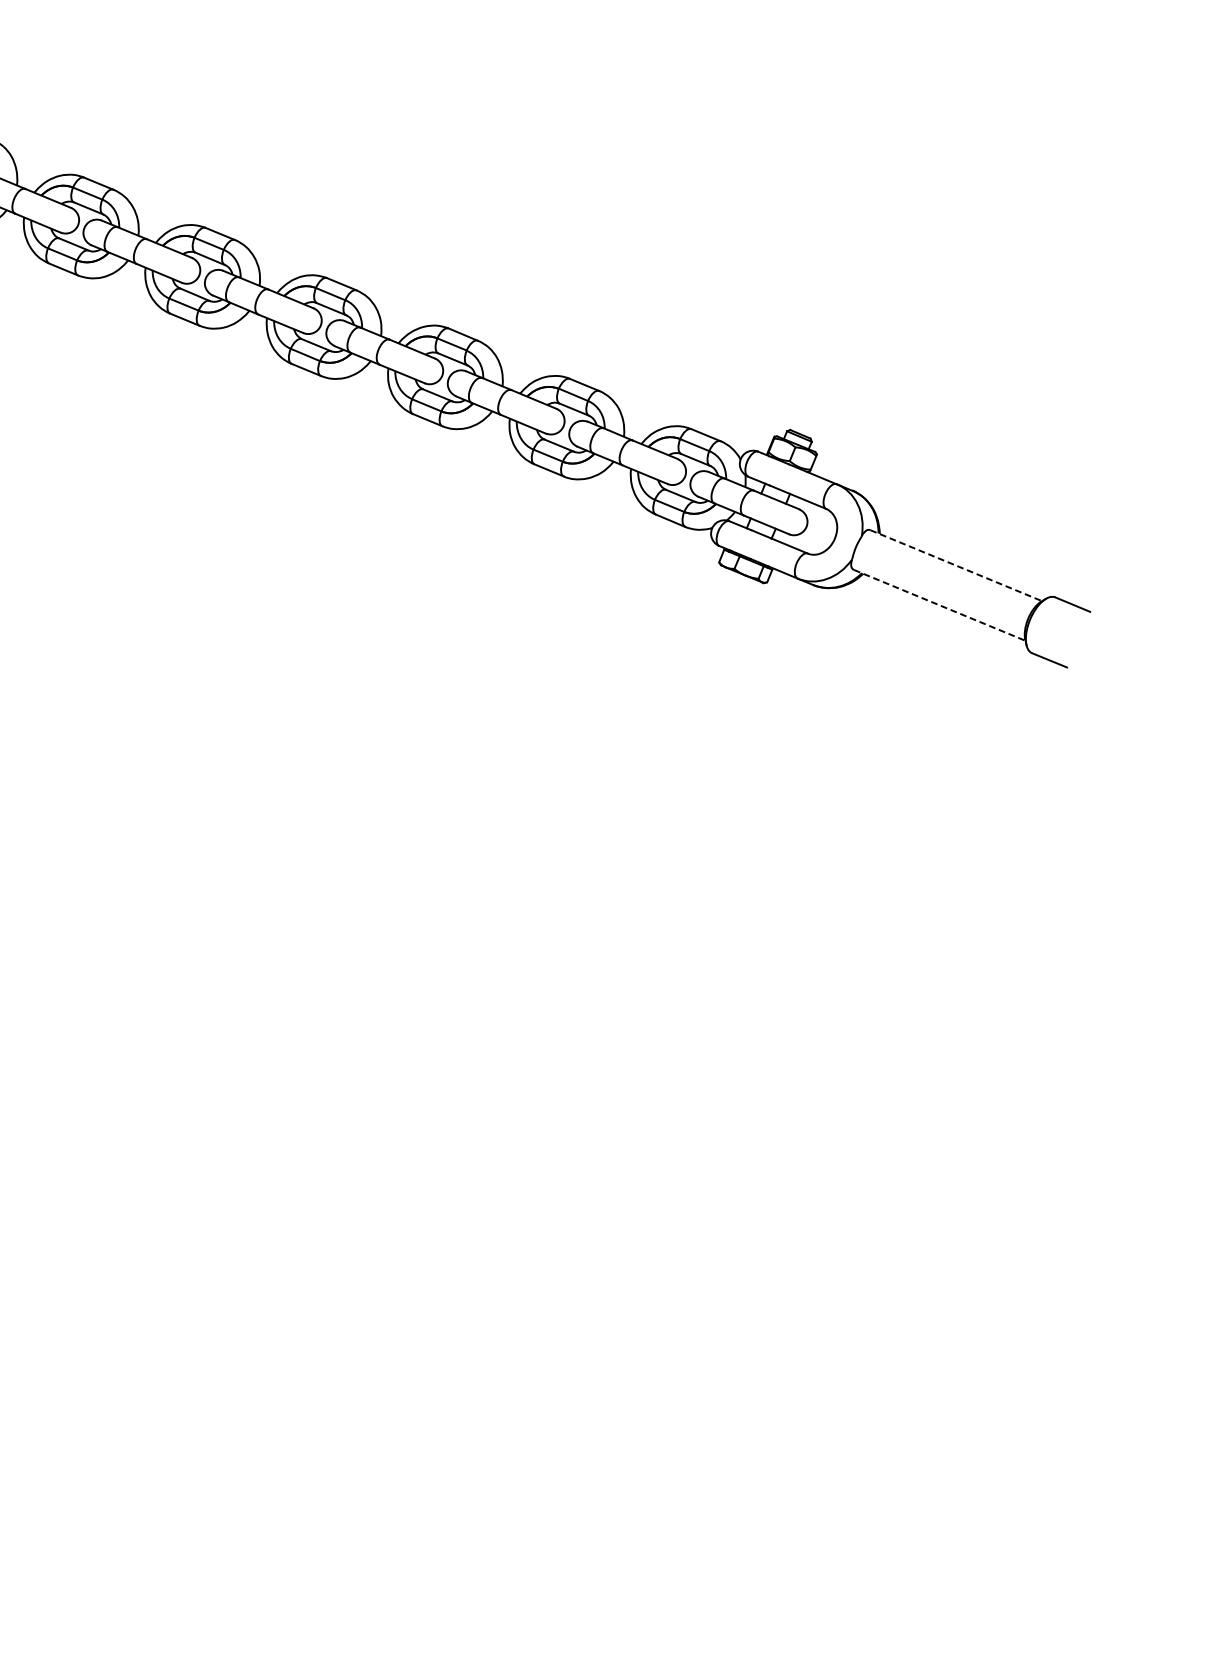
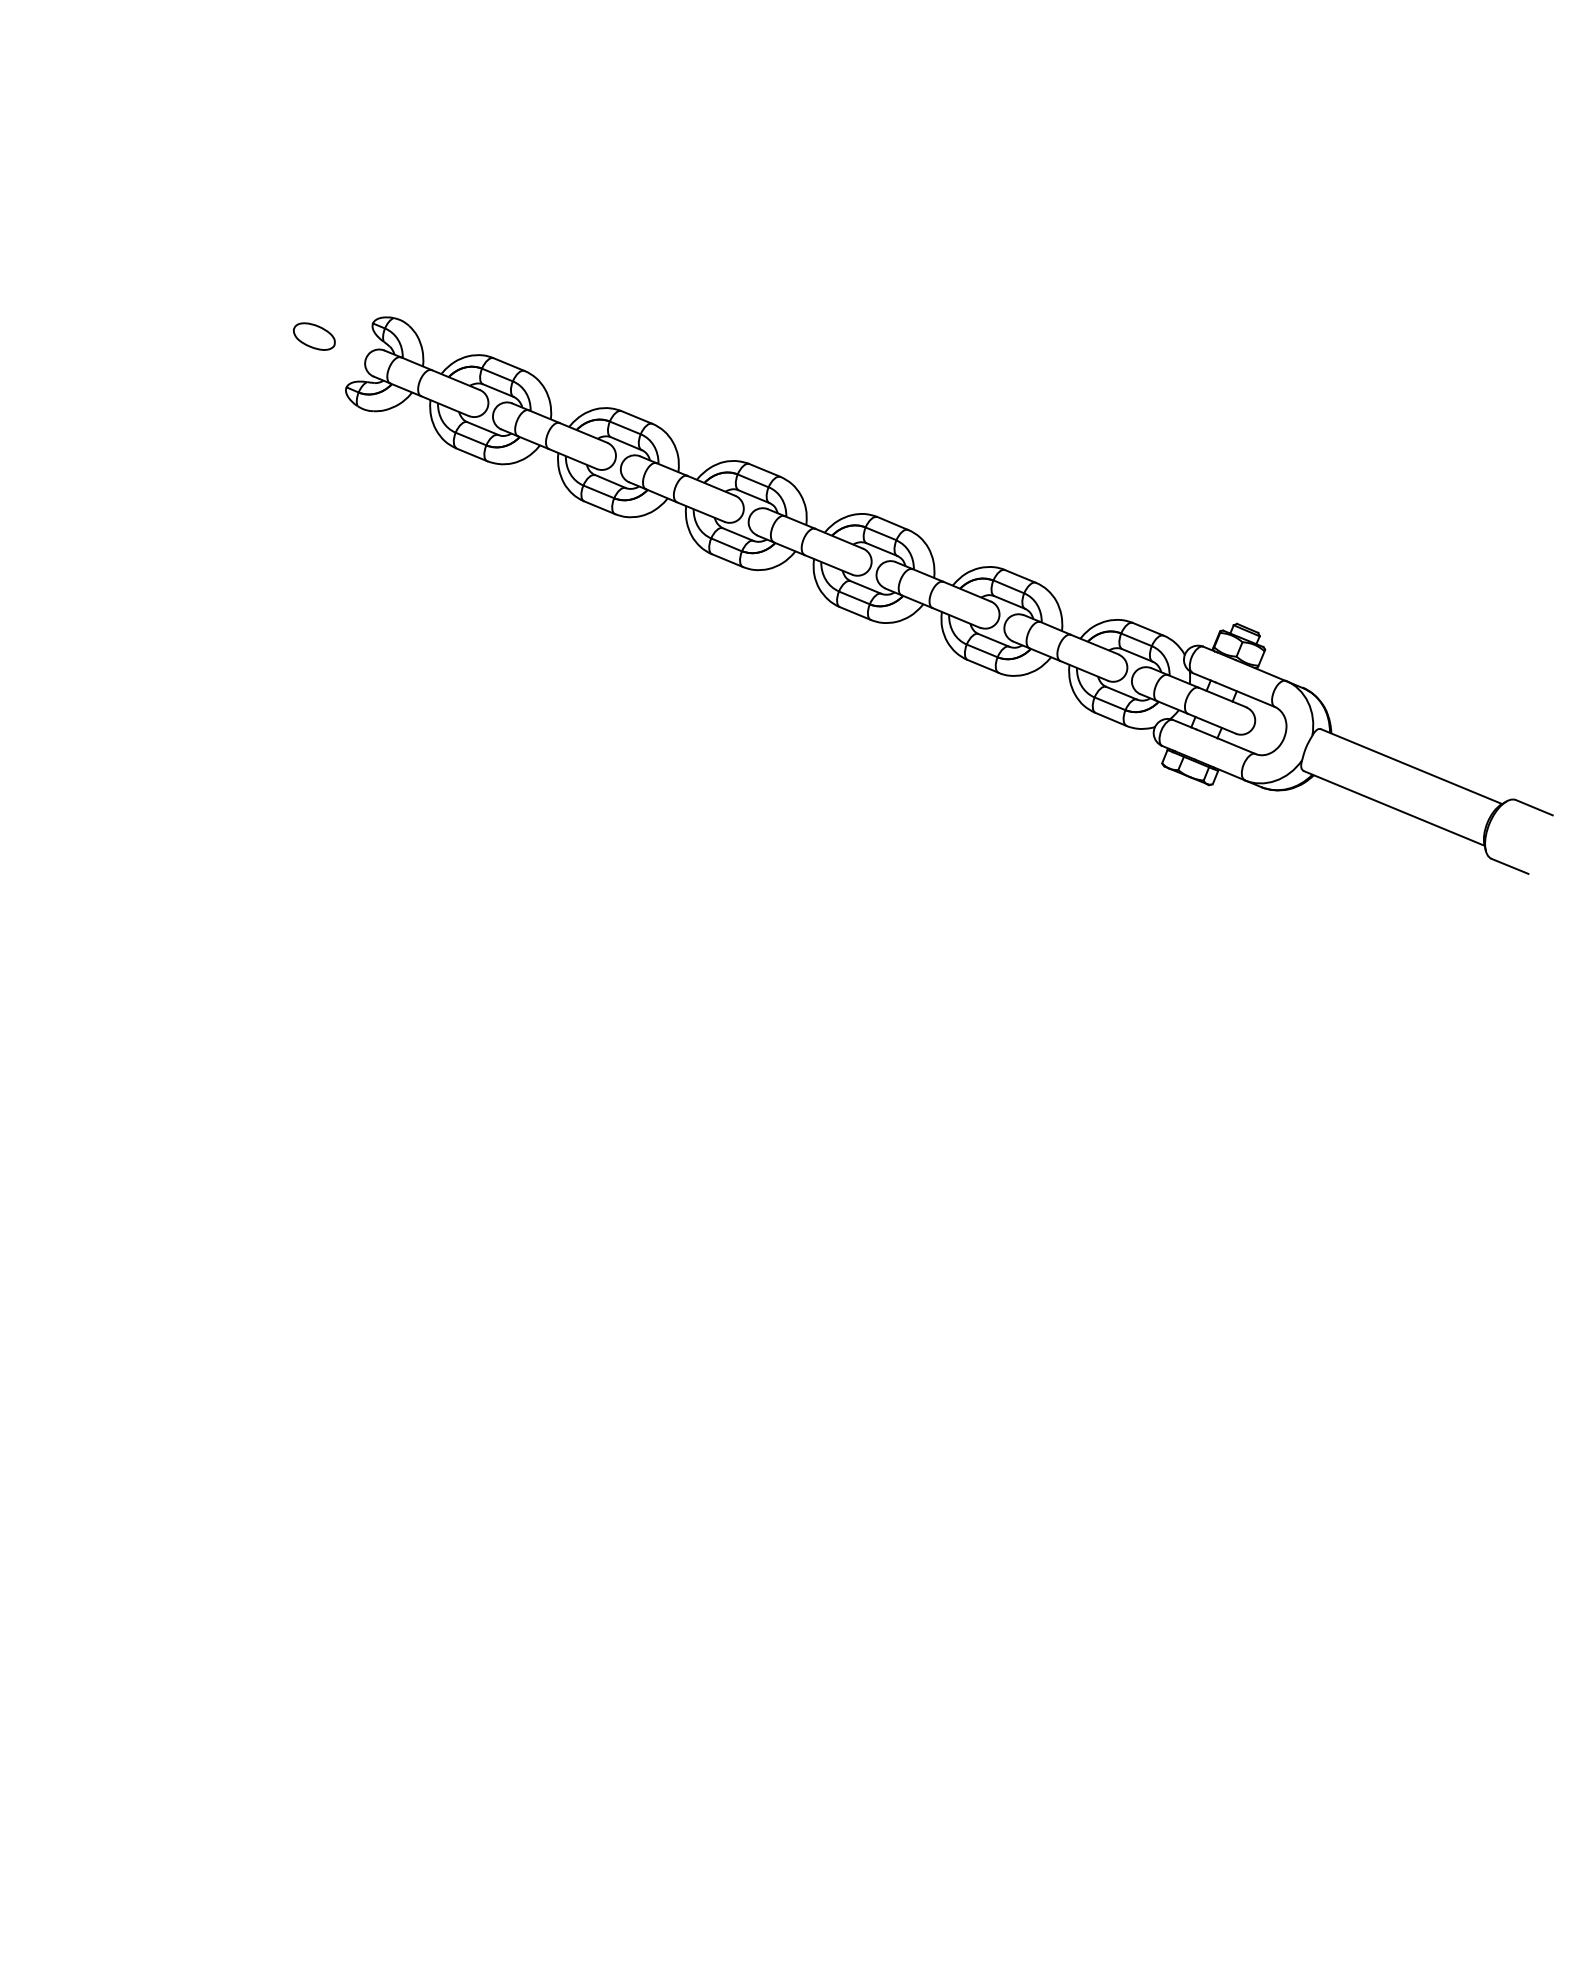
line: (955, 565) -> (1411, 766), dashed -> solid
line: (939, 605) -> (1394, 808), dashed -> solid

